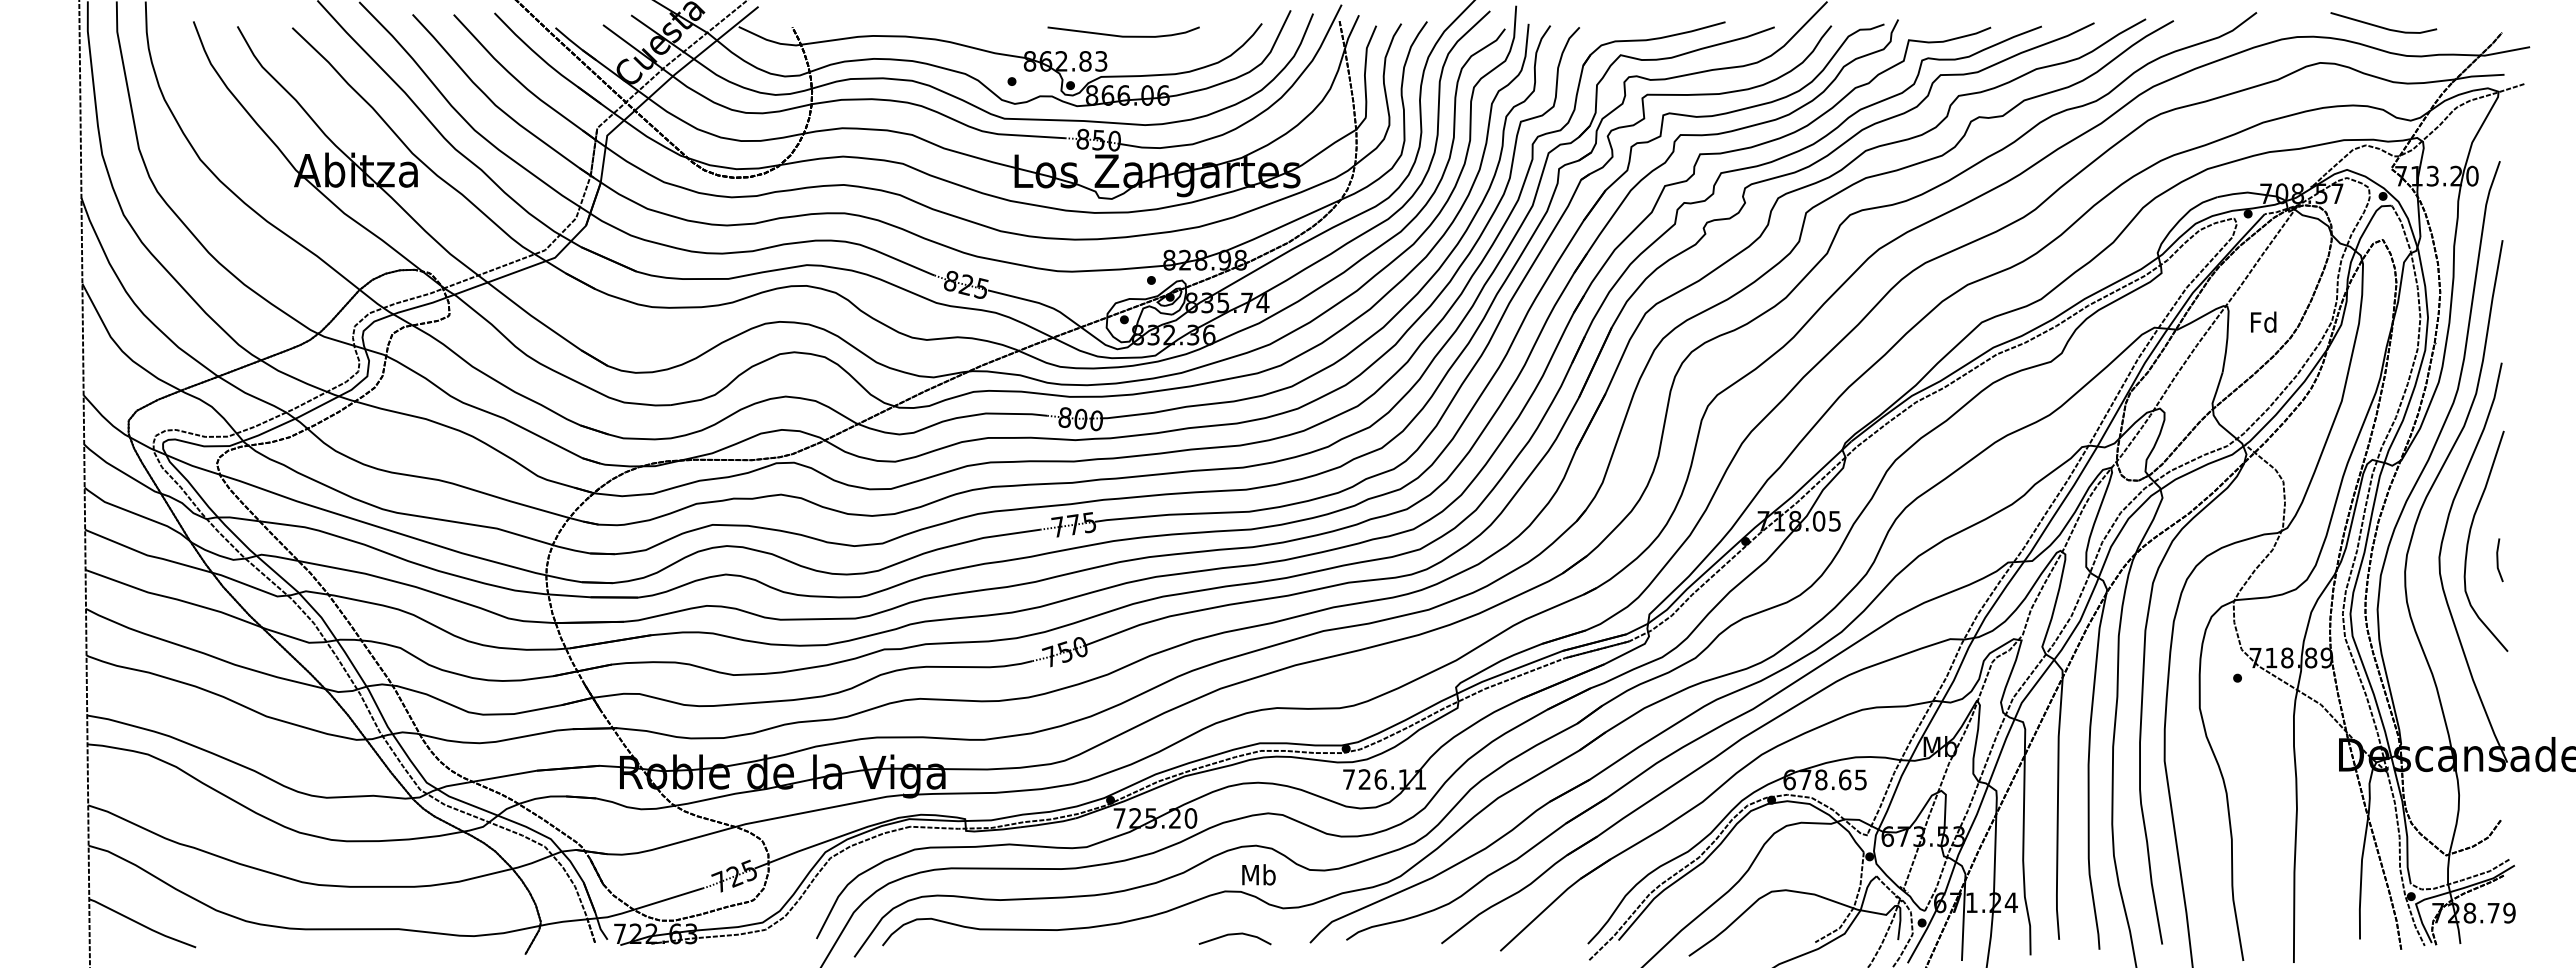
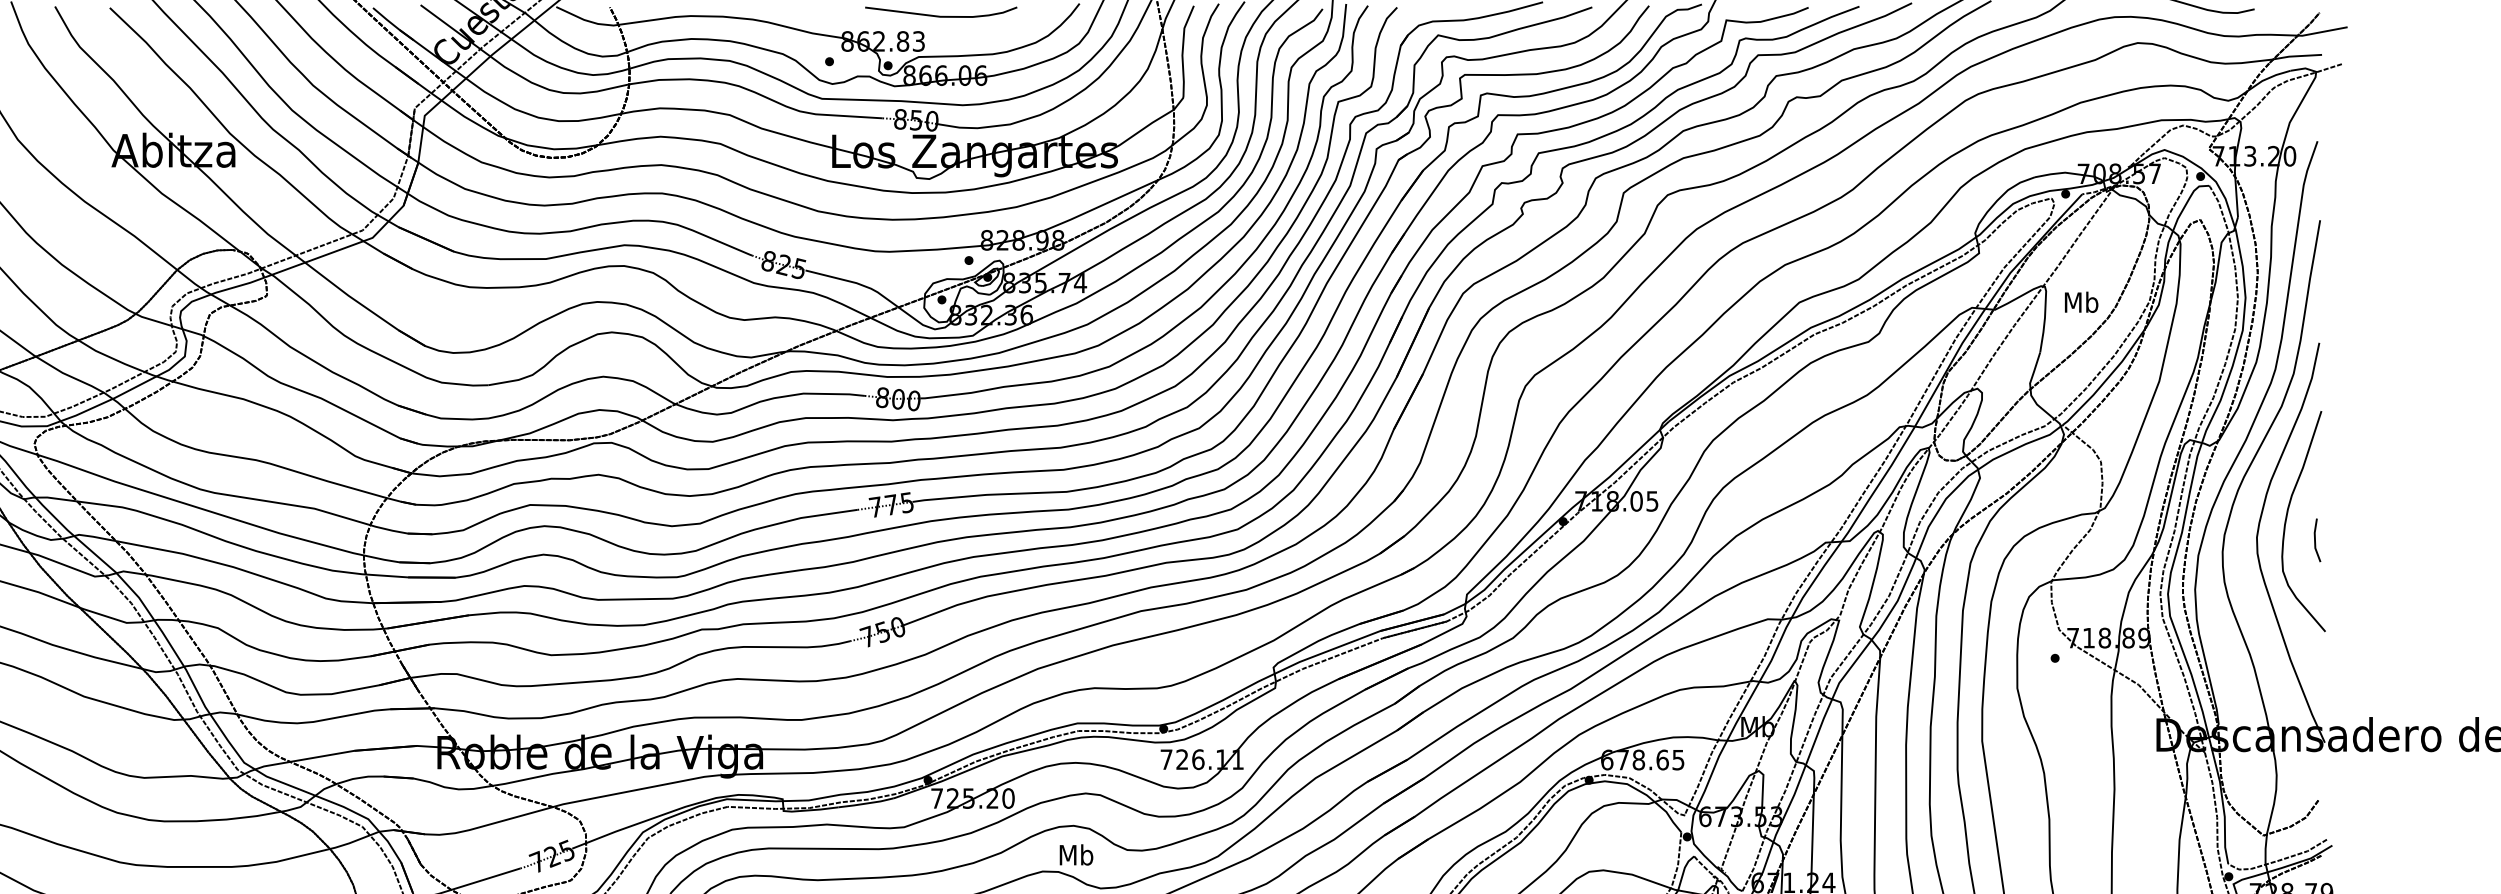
text: (2263, 321) -> (2081, 301), Fd -> Mb

